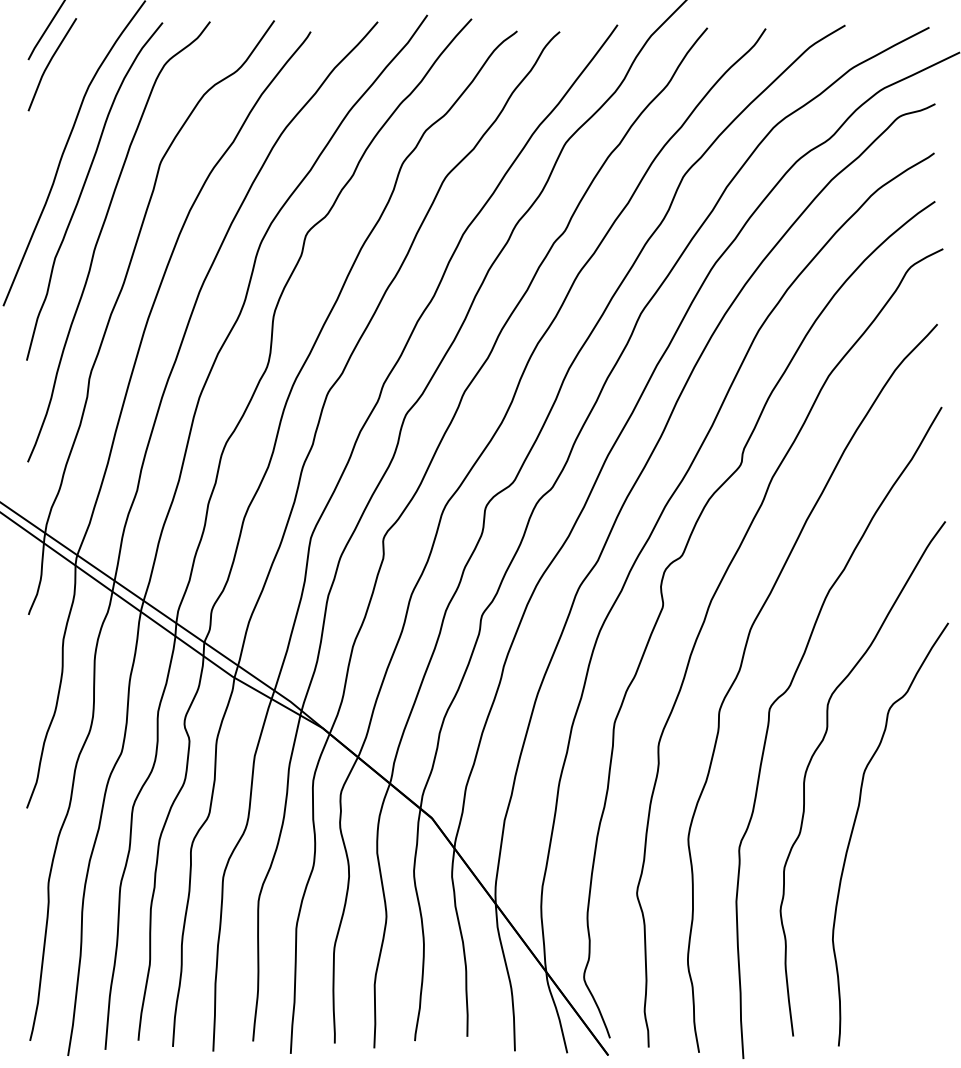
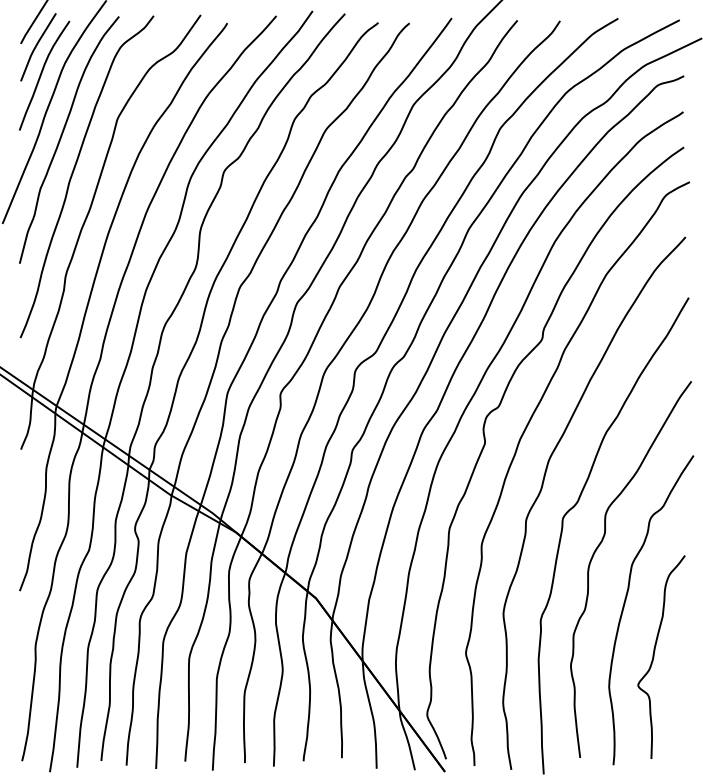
curve: (57, 100) -> (42, 73), added
curve: (894, 897) -> (654, 656), added

